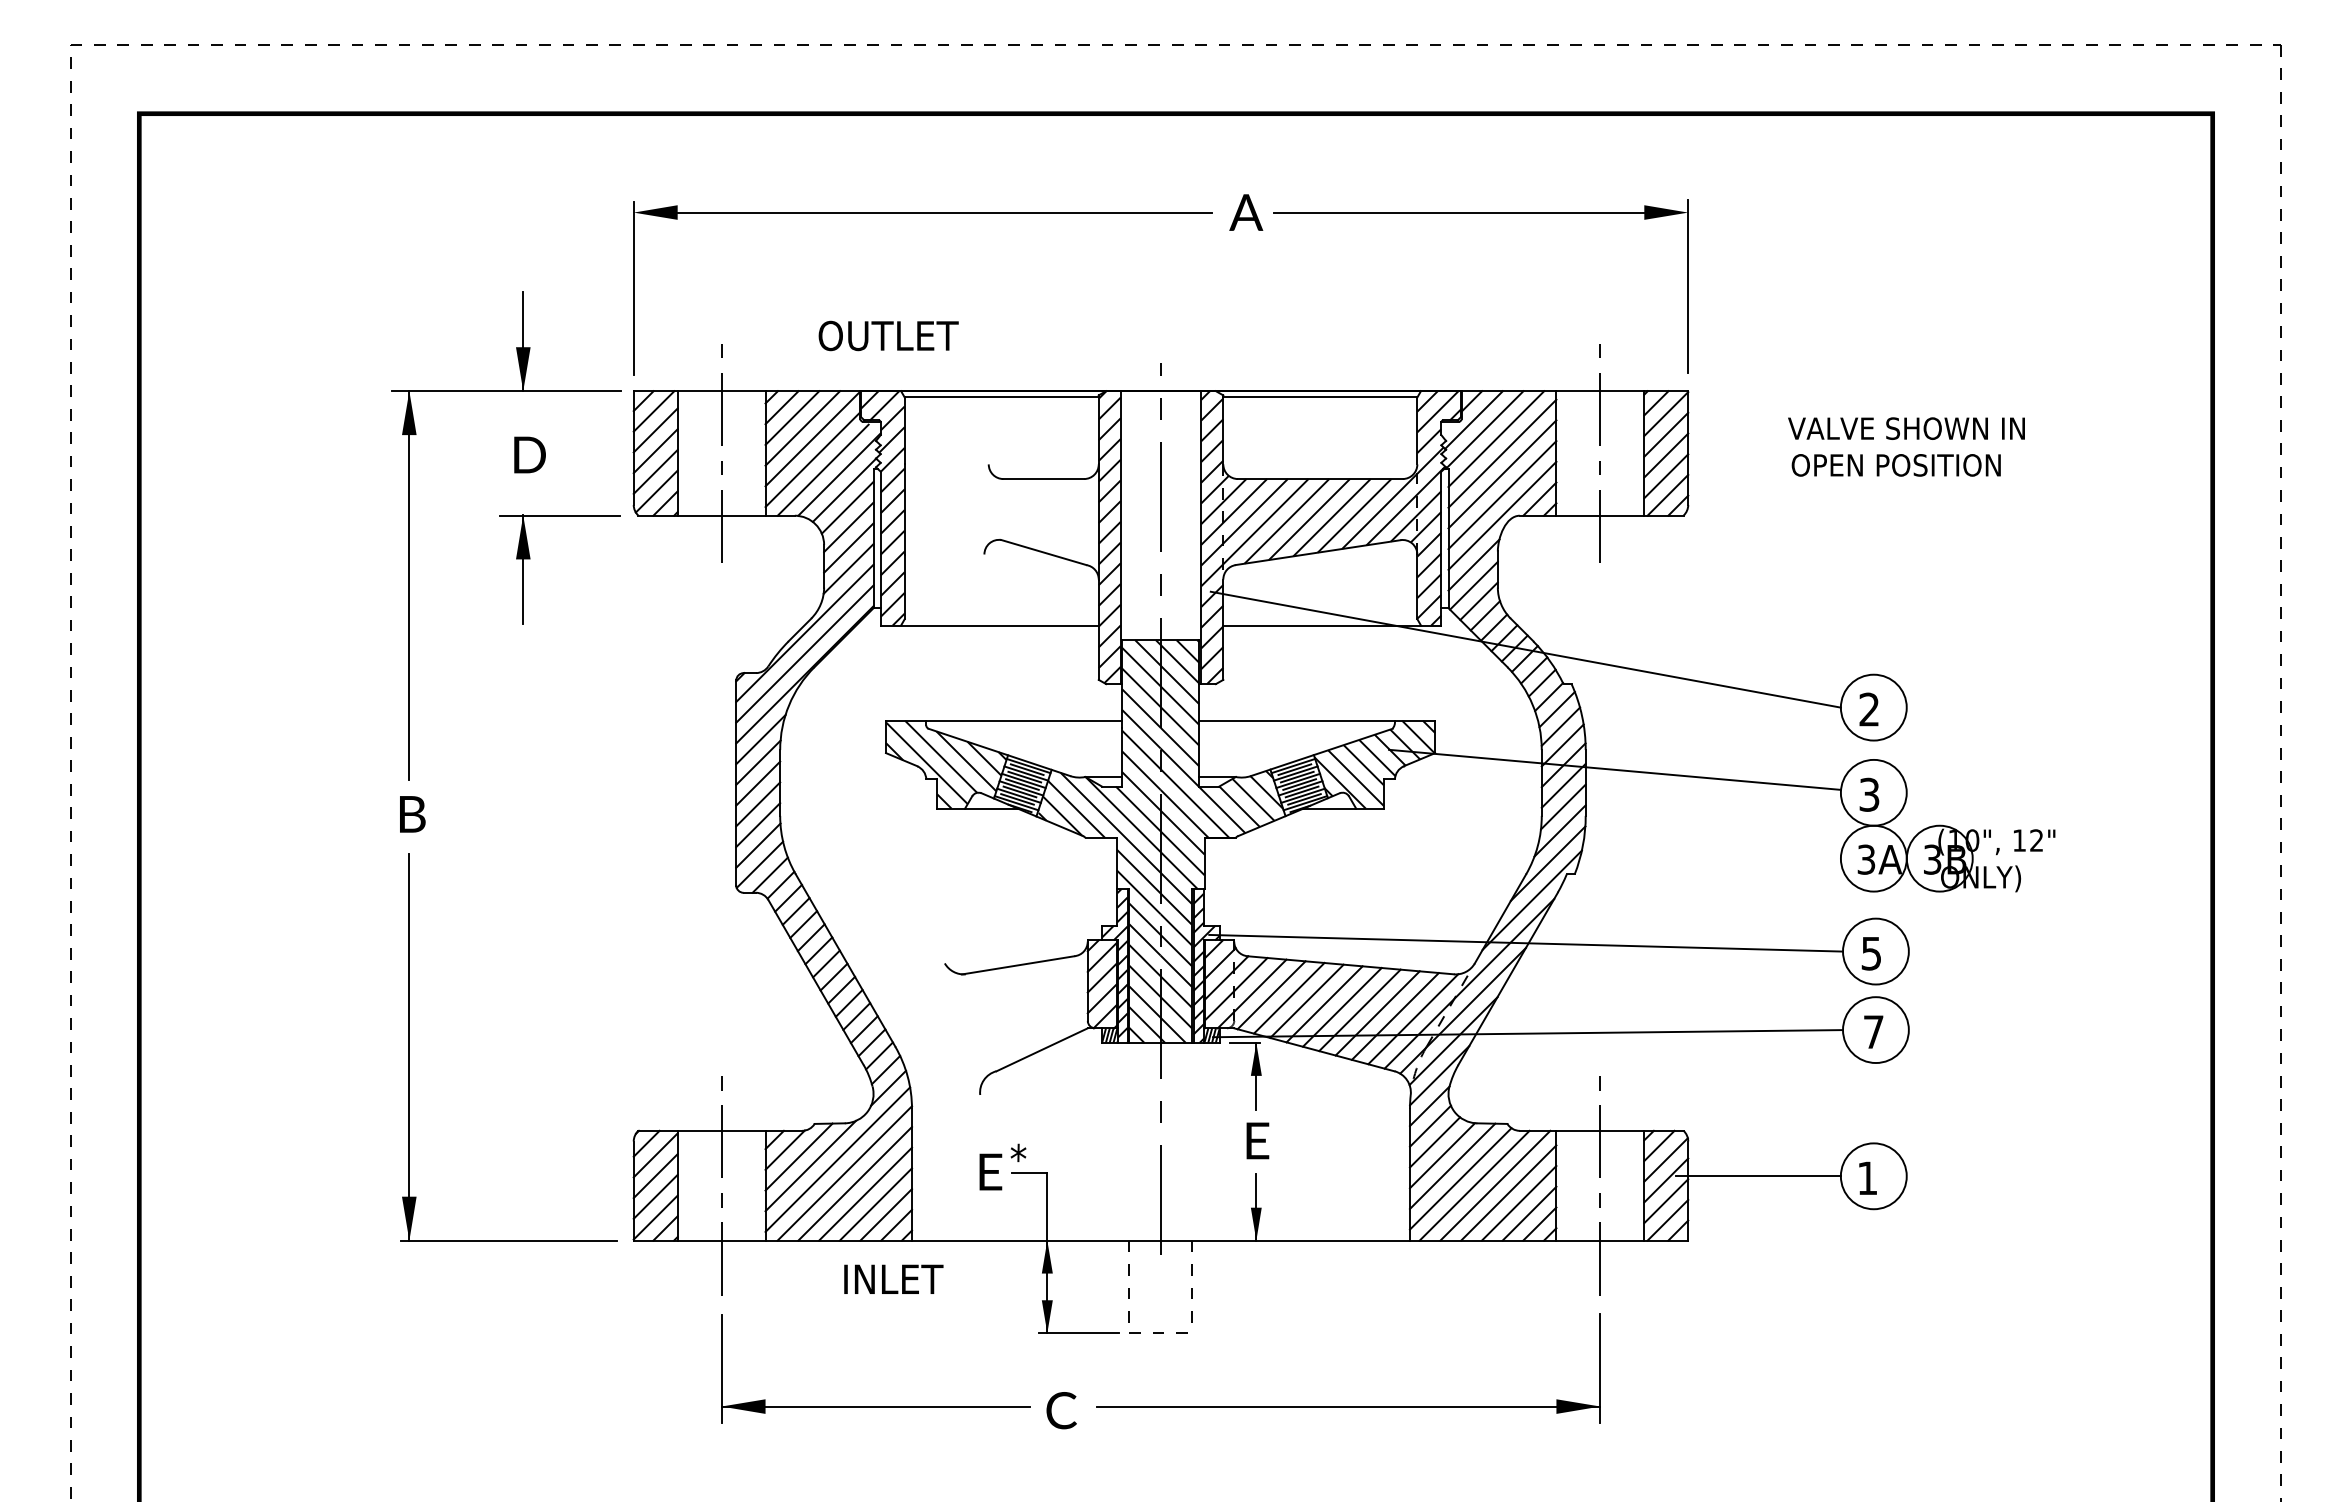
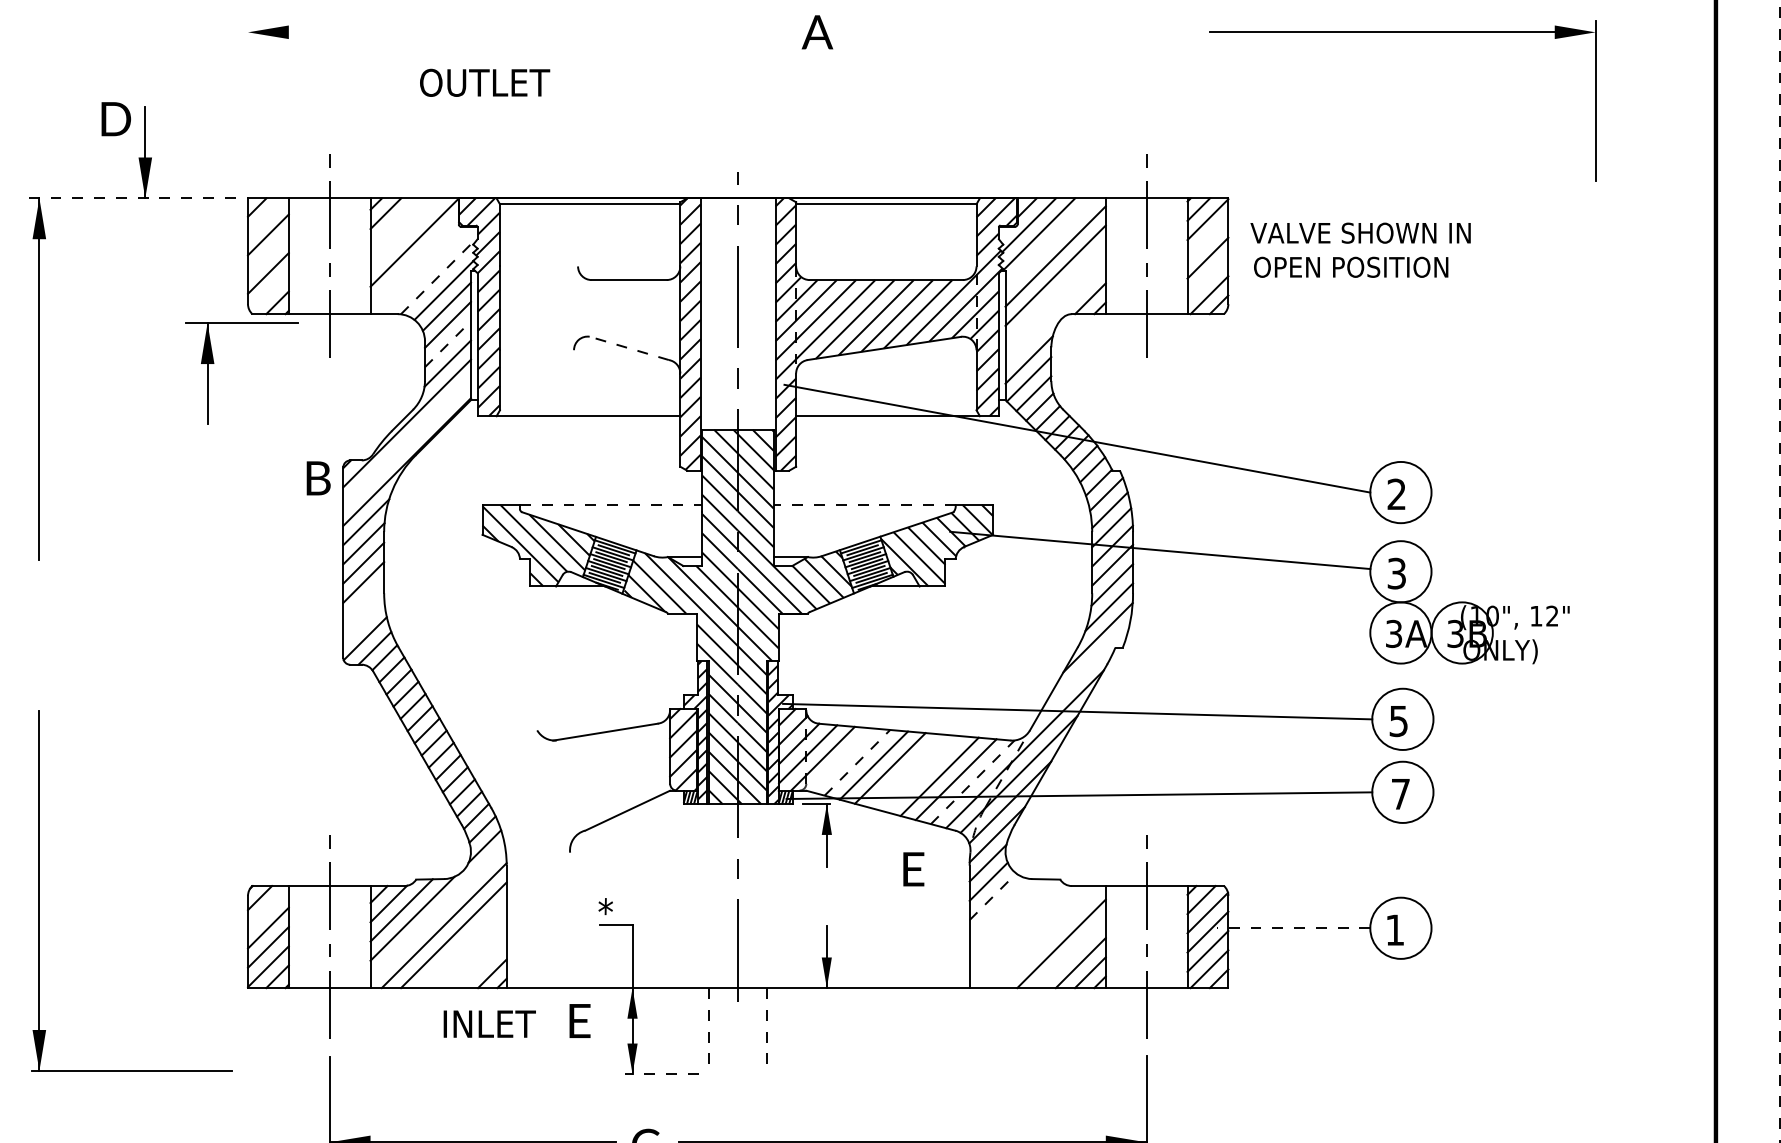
line: (944, 212) -> (536, 32), removed
part: (1480, 213) -> (1402, 33), moved
line: (633, 288) -> (247, 102), removed
text: (888, 335) -> (484, 82), moved
line: (506, 391) -> (129, 198), solid -> dashed
line: (653, 411) -> (266, 217), removed
line: (792, 417) -> (395, 222), removed
line: (802, 428) -> (404, 233), removed
line: (1666, 434) -> (1208, 238), removed
line: (1496, 439) -> (1050, 243), removed
text: (1906, 446) -> (1360, 249), moved
line: (655, 451) -> (268, 254), removed
text: (529, 454) -> (115, 118), moved
line: (812, 459) -> (414, 261), removed
line: (822, 469) -> (423, 271), removed
line: (839, 474) -> (439, 275), solid -> dashed
line: (1666, 476) -> (1208, 277), removed
line: (656, 491) -> (269, 291), removed
line: (1502, 495) -> (1055, 295), removed
line: (1502, 515) -> (1055, 313), removed
line: (848, 548) -> (447, 344), solid -> dashed
line: (1043, 552) -> (628, 348), solid -> dashed
part: (530, 559) -> (214, 364), moved
line: (804, 653) -> (406, 442), removed
line: (1024, 720) -> (611, 504), solid -> dashed
line: (1297, 720) -> (865, 504), solid -> dashed
text: (412, 814) -> (318, 478), moved
line: (758, 825) -> (364, 602), removed
line: (758, 845) -> (364, 620), removed
line: (1531, 900) -> (1082, 671), removed
line: (1271, 995) -> (840, 760), removed
line: (1289, 998) -> (857, 762), solid -> dashed
line: (1341, 1006) -> (906, 770), removed
line: (1359, 1010) -> (922, 774), removed
line: (1413, 1019) -> (972, 782), solid -> dashed
part: (409, 1047) -> (39, 891), moved
text: (1257, 1140) -> (913, 868), moved
line: (1435, 1142) -> (993, 896), solid -> dashed
line: (655, 1155) -> (268, 908), removed
line: (1441, 1155) -> (998, 908), removed
line: (837, 1159) -> (437, 912), removed
line: (1452, 1166) -> (1009, 919), removed
text: (990, 1171) -> (579, 1020), moved
line: (1758, 1176) -> (1293, 928), solid -> dashed
line: (1460, 1178) -> (1016, 930), removed
line: (1474, 1185) -> (1029, 936), removed
line: (1495, 1185) -> (1049, 936), removed
line: (865, 1193) -> (463, 944), removed
line: (1518, 1203) -> (1070, 953), removed
line: (875, 1204) -> (472, 954), removed
line: (886, 1214) -> (483, 963), removed
line: (1158, 1332) -> (735, 1073), removed
line: (1078, 1333) -> (661, 1074), solid -> dashed

